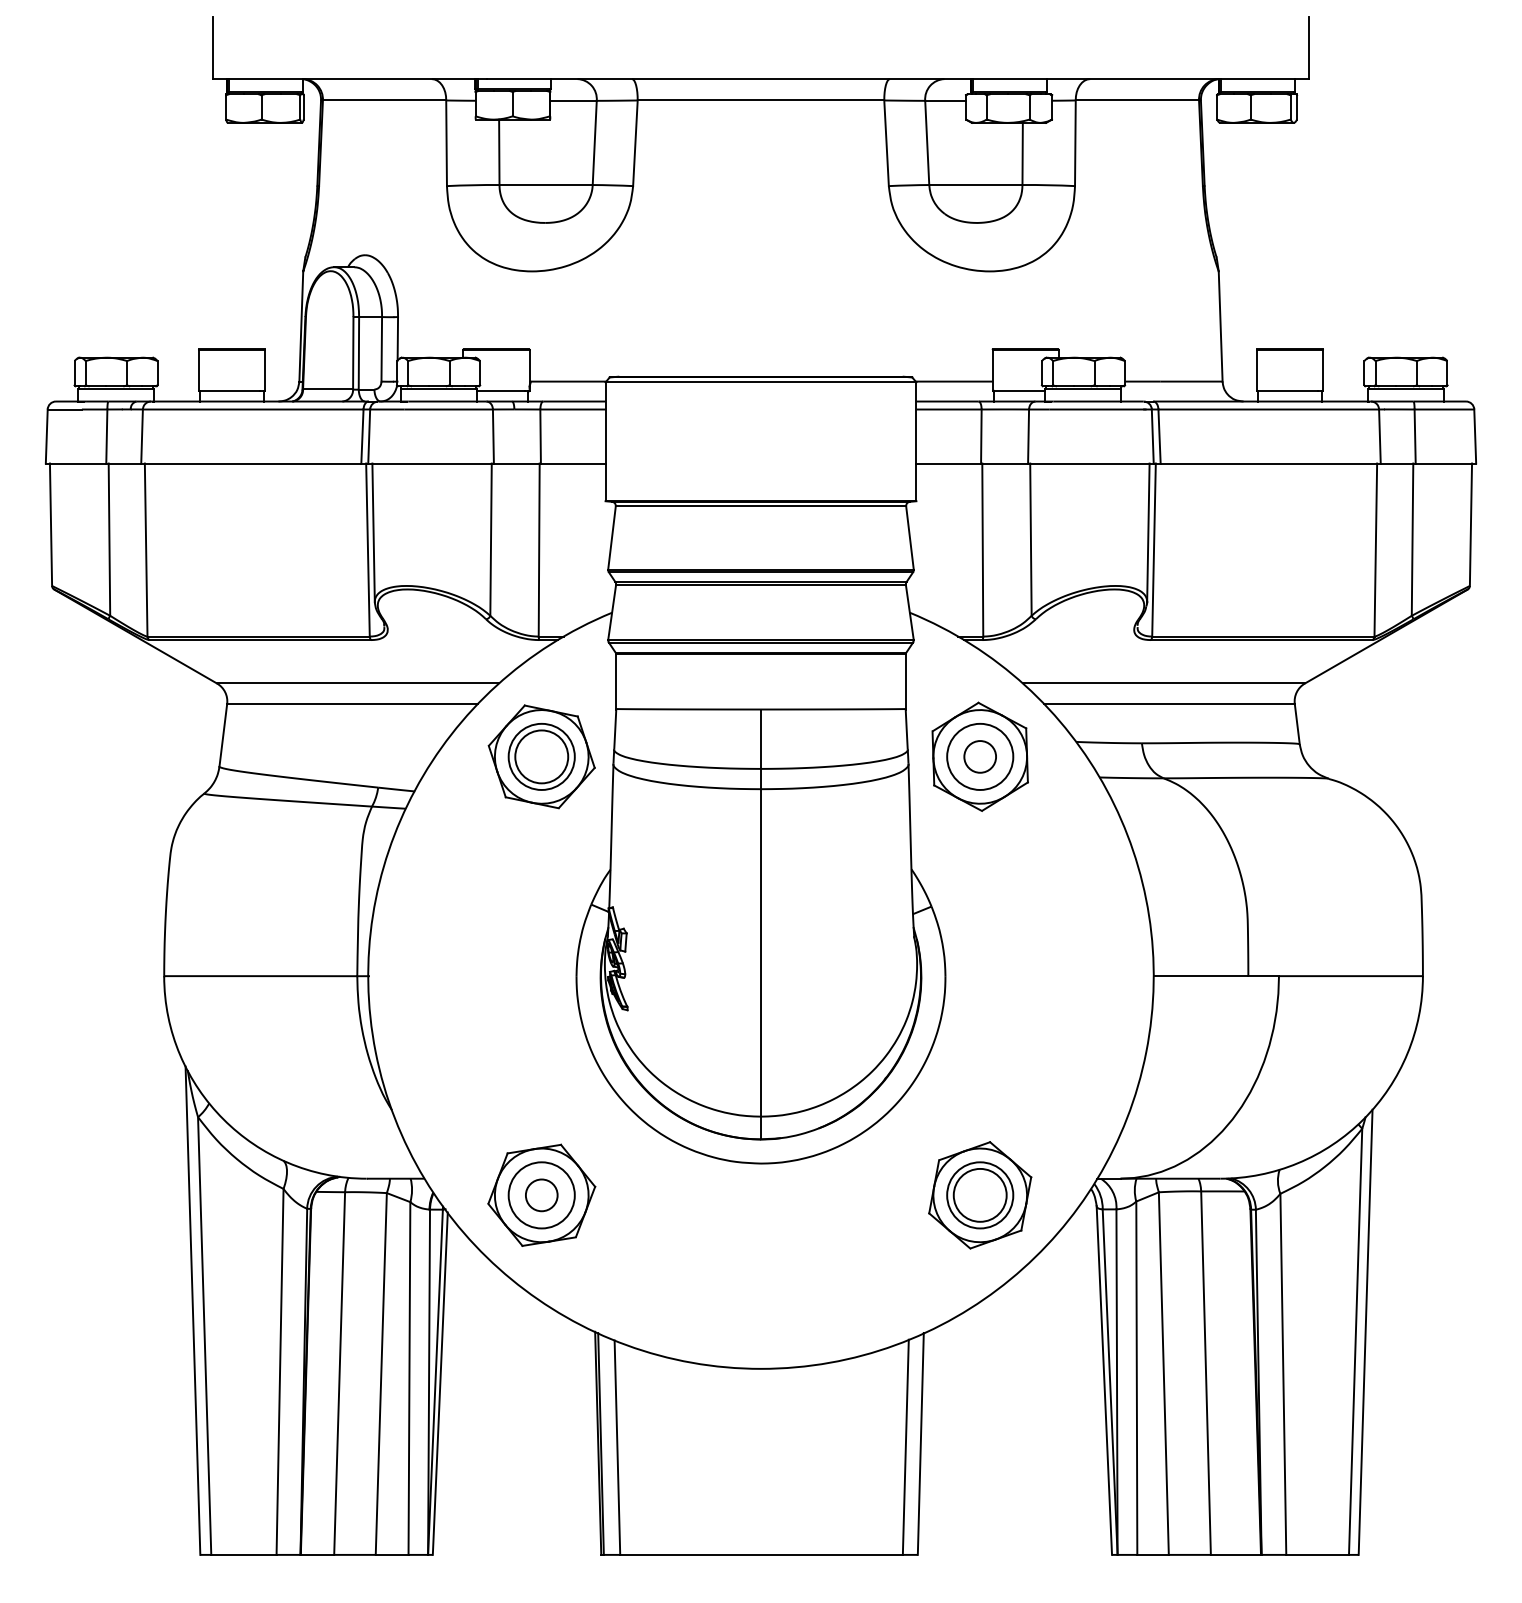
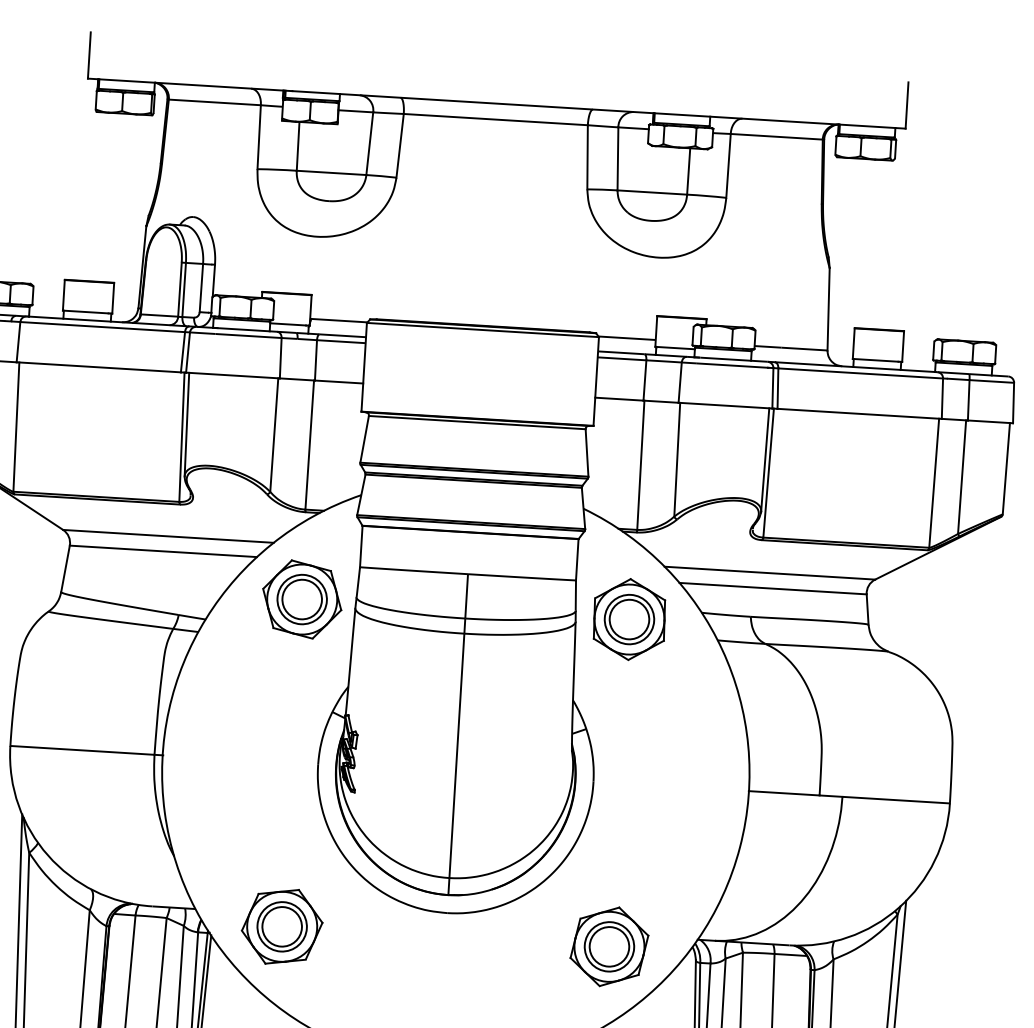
circle: (979, 756) -> (628, 619), size x1.67
circle: (541, 1194) -> (282, 926), size x1.67

